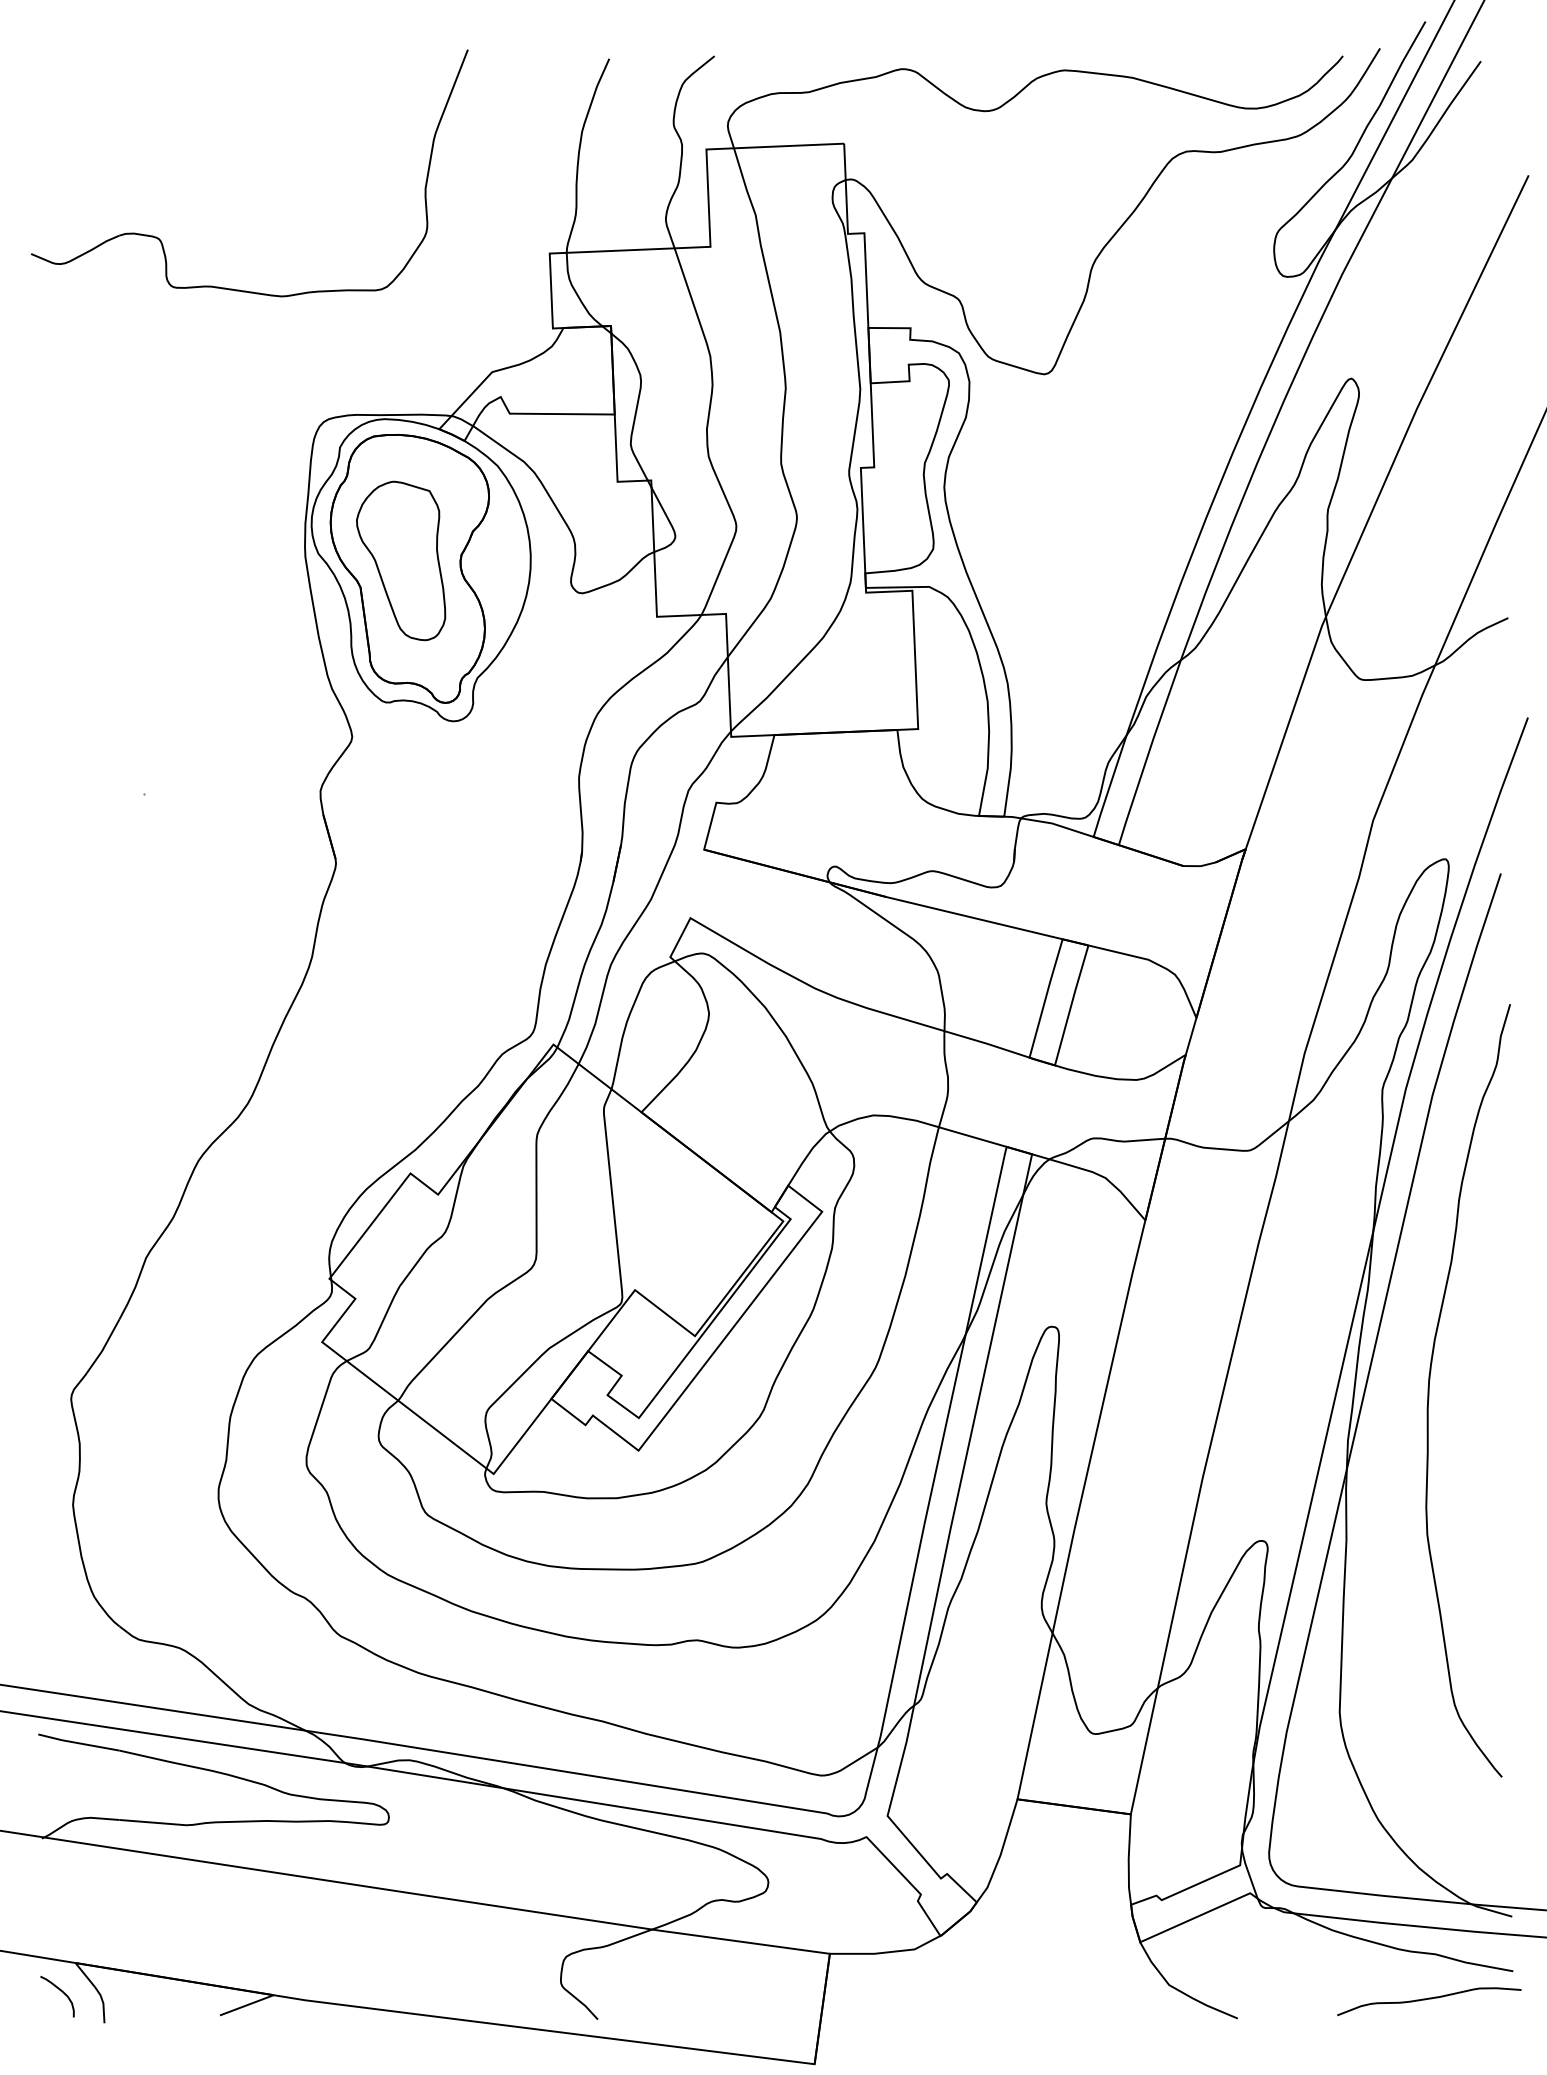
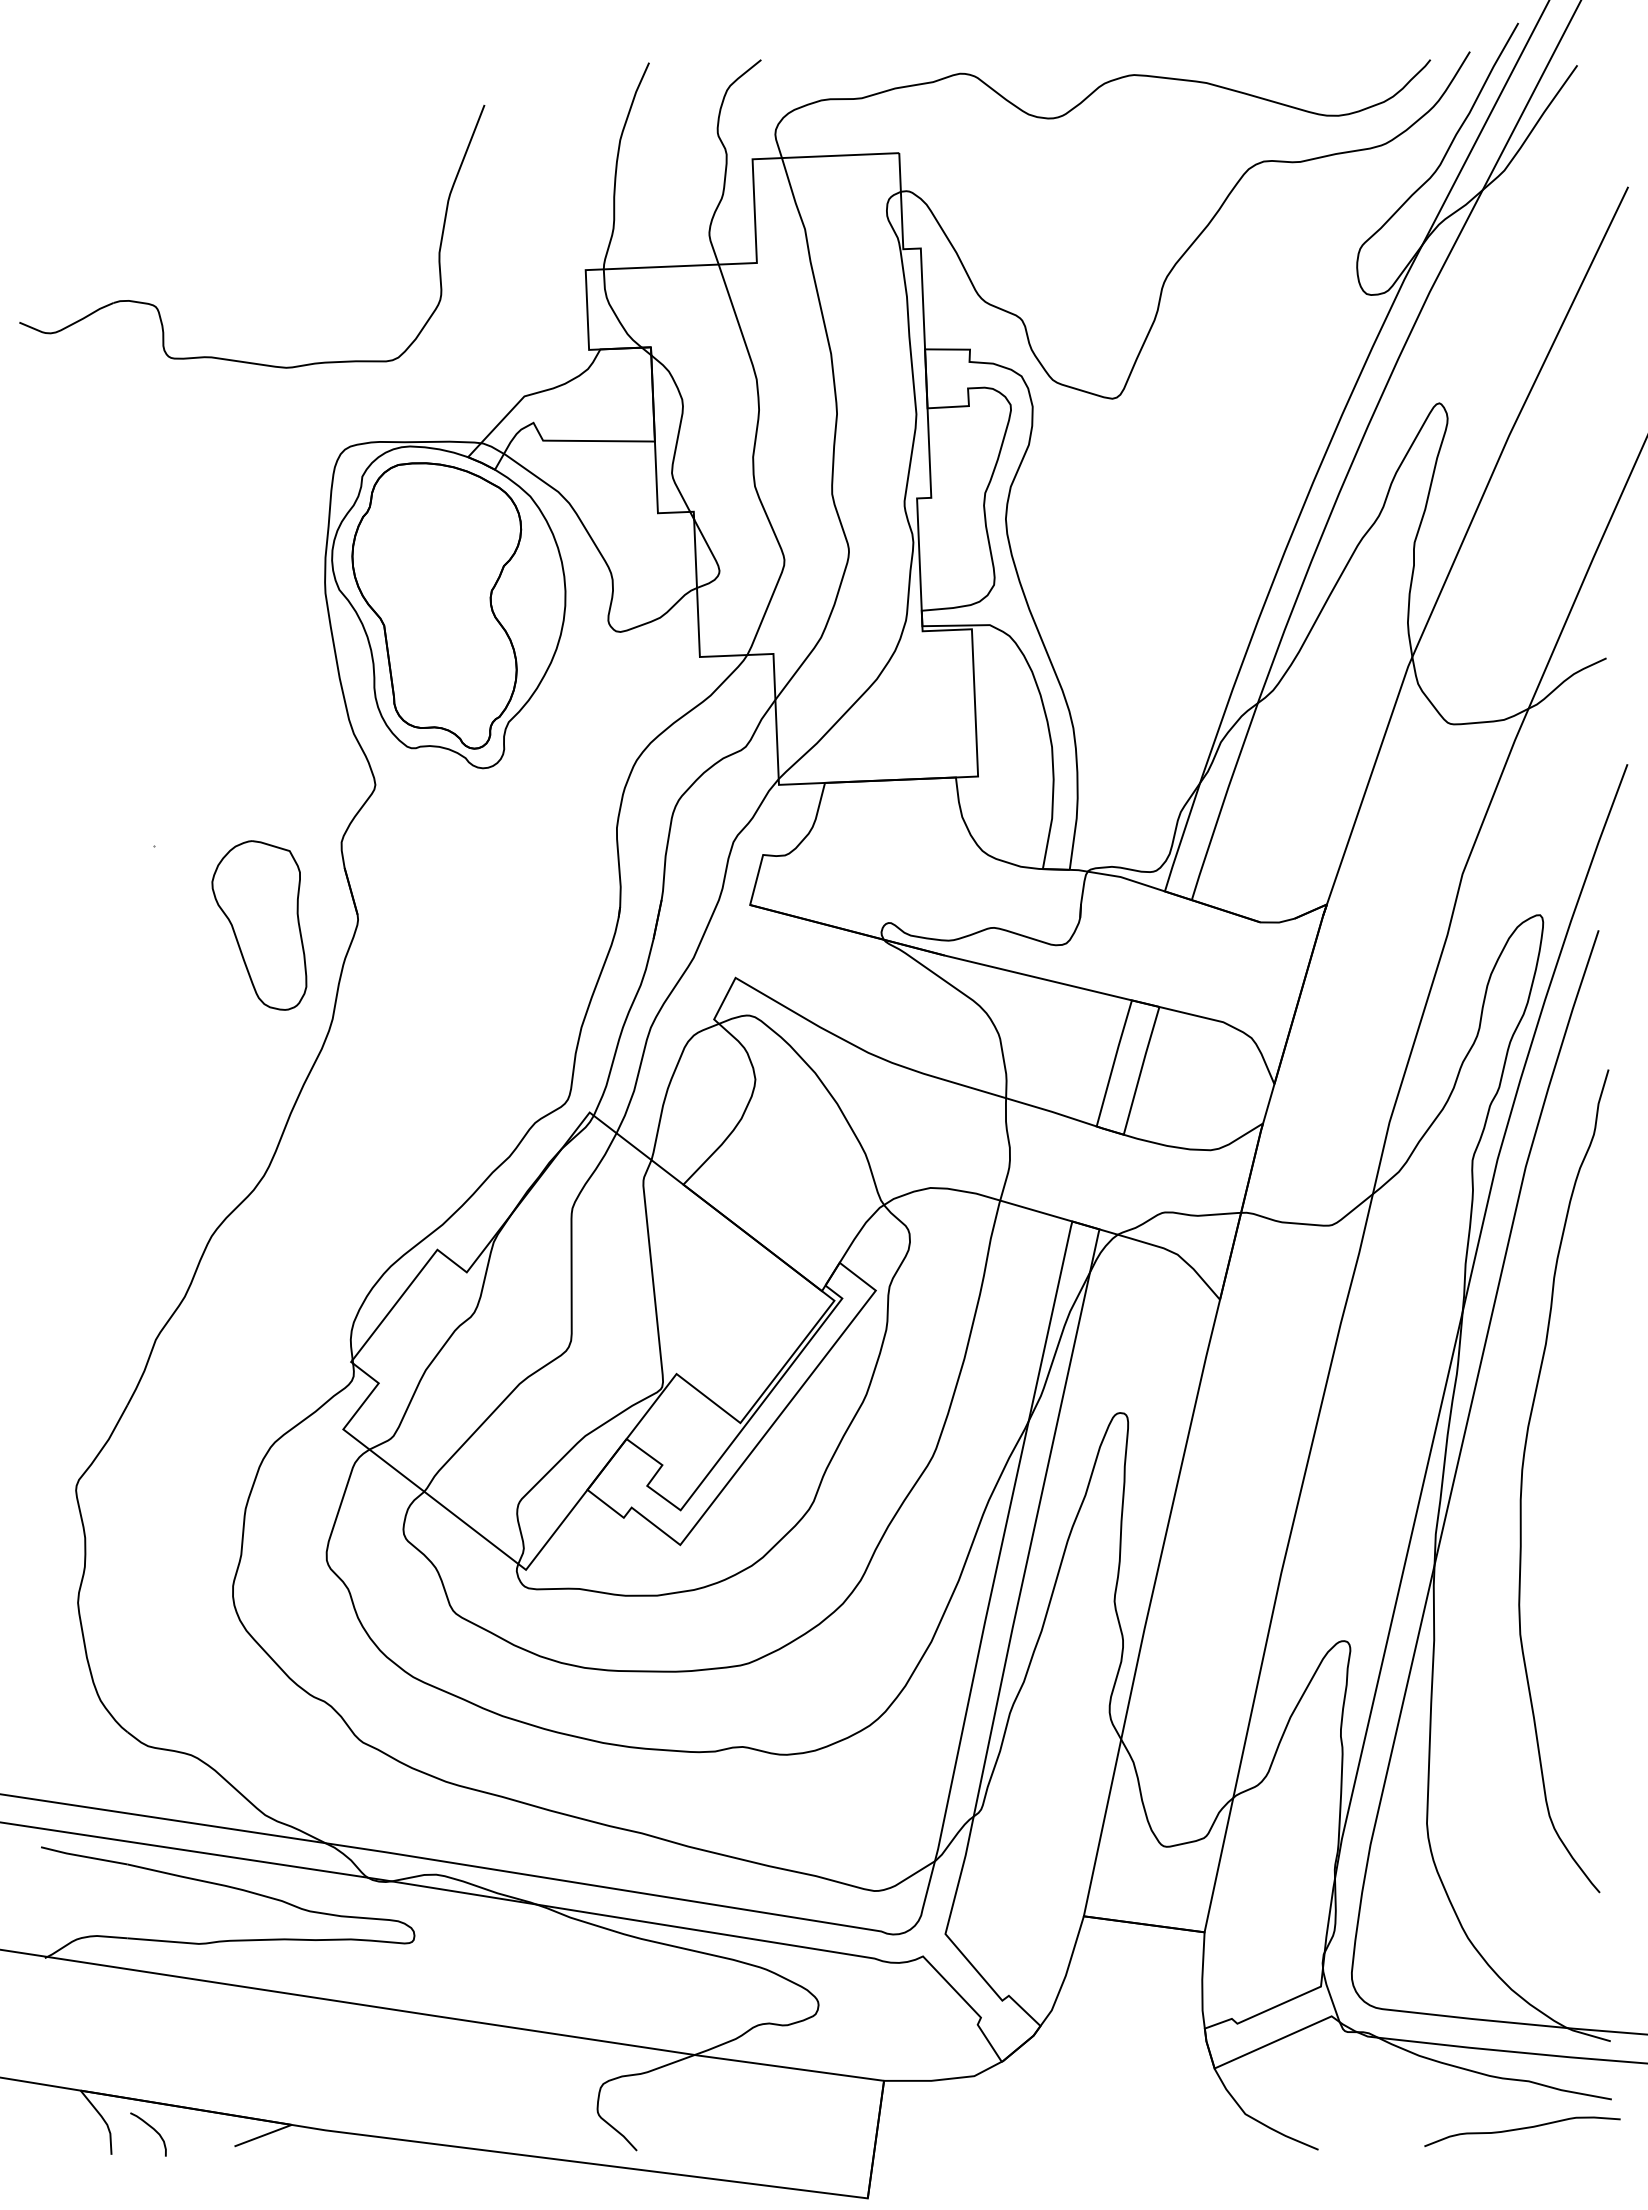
part: (161, 240) -> (158, 308), moved
part: (401, 560) -> (259, 925), moved
curve: (61, 1991) -> (152, 2129), moved

